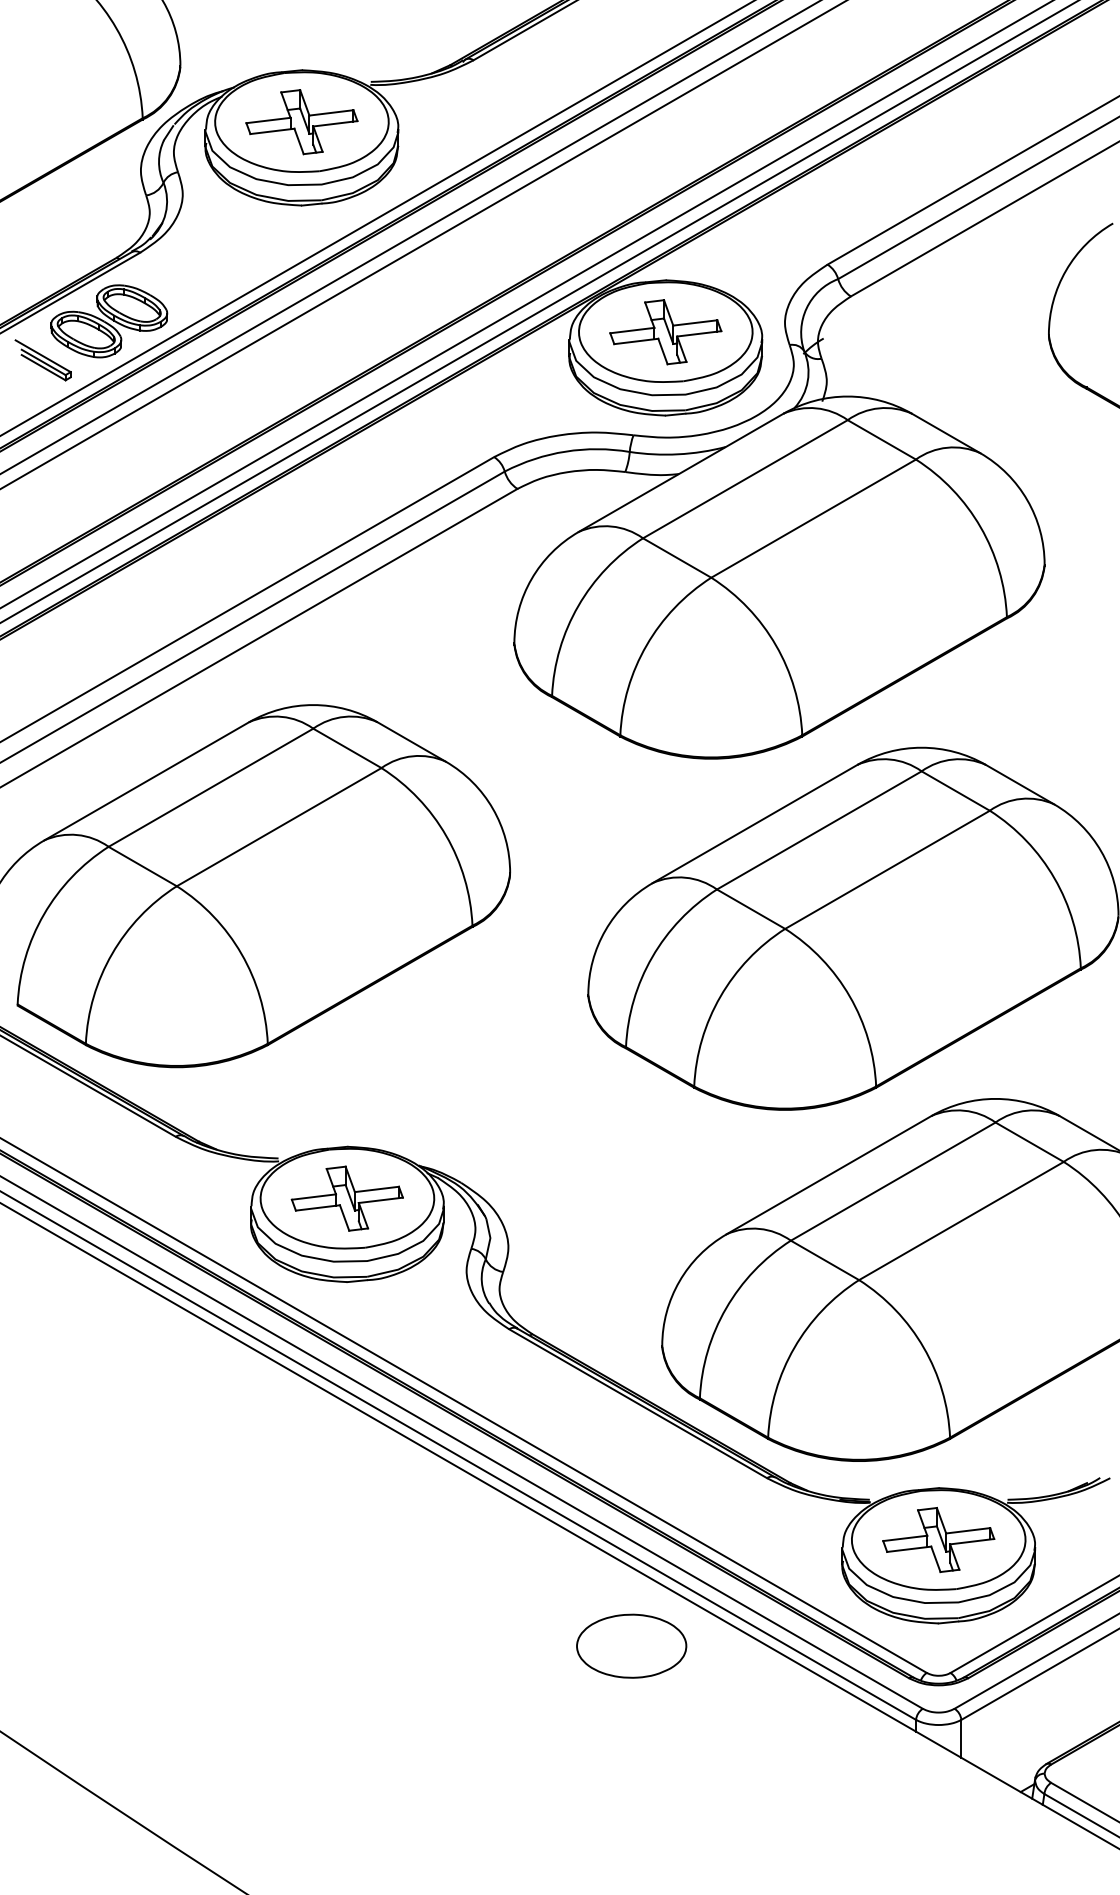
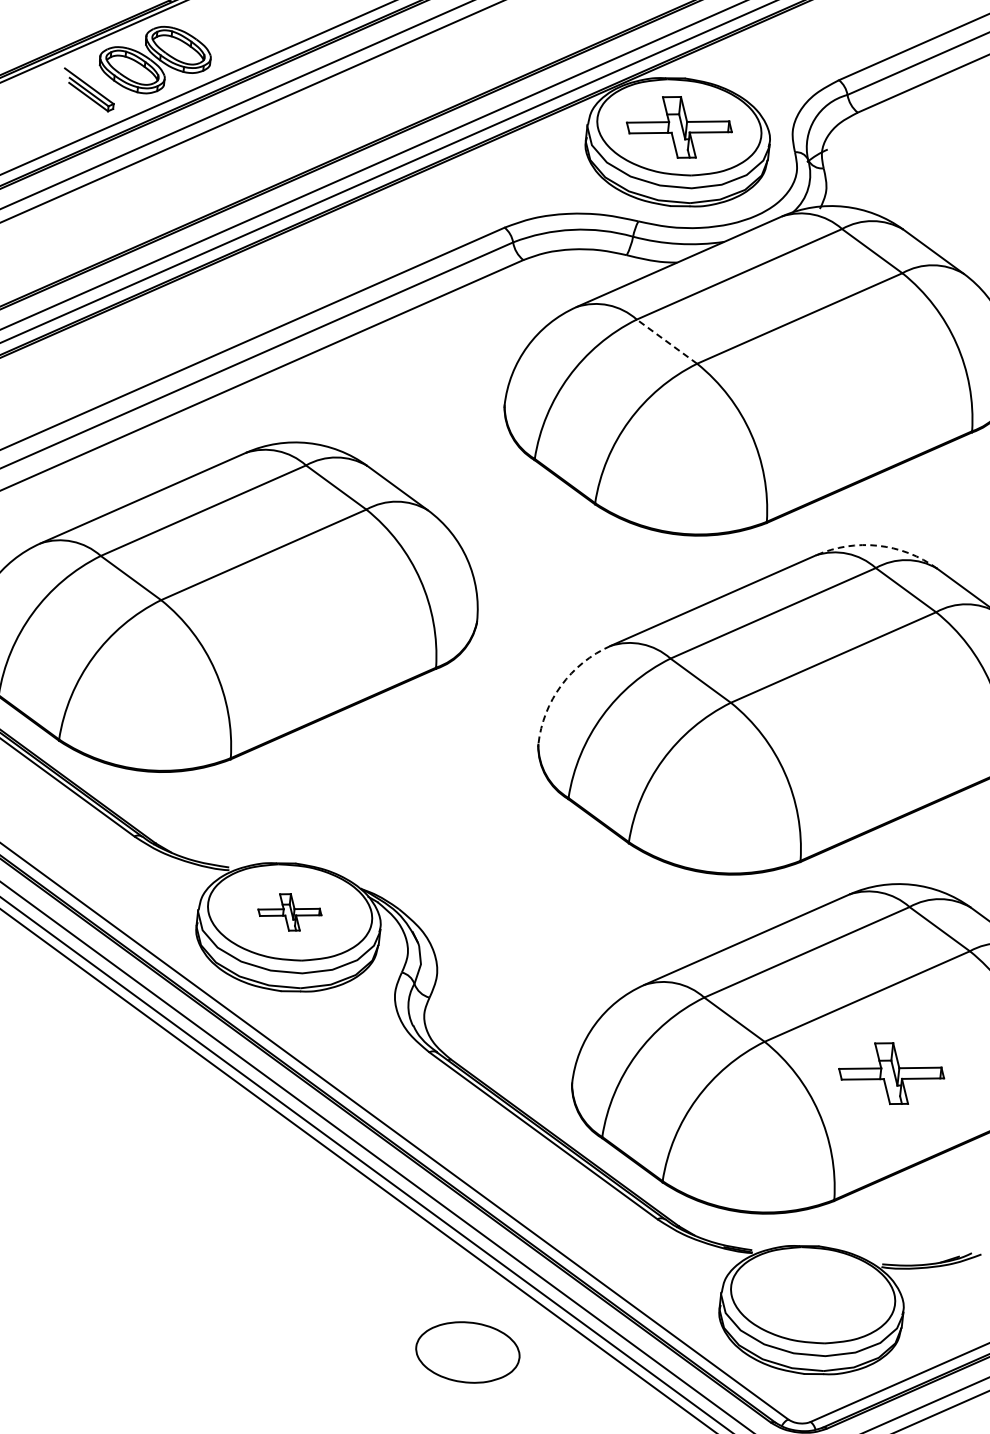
line: (676, 557) -> (666, 341), solid -> dashed
arc: (921, 747) -> (878, 545), solid -> dashed
arc: (605, 930) -> (561, 685), solid -> dashed
part: (346, 1198) -> (289, 912), size x0.6
part: (938, 1540) -> (891, 1074), moved
part: (631, 1645) -> (467, 1351), moved

